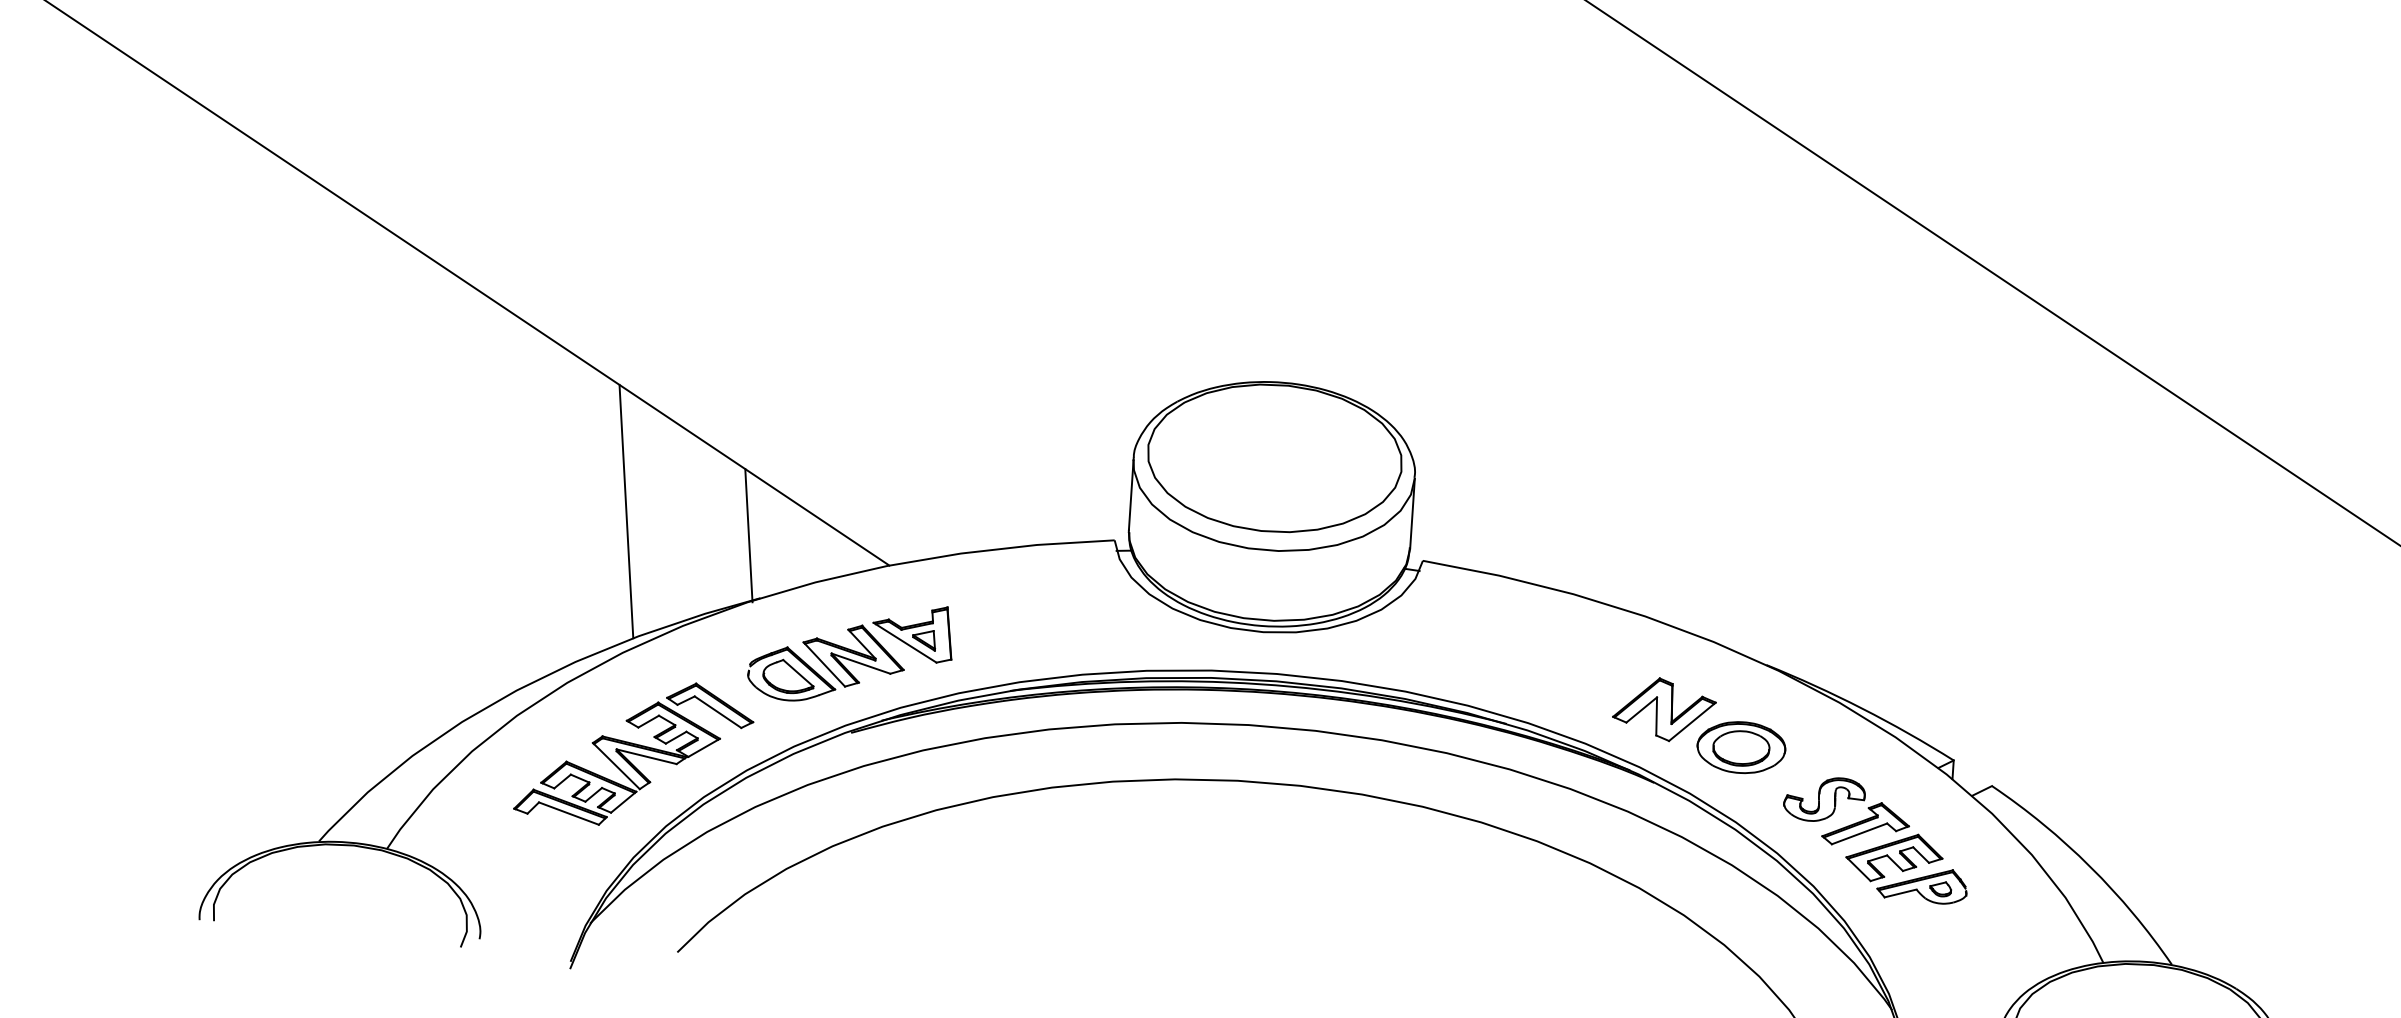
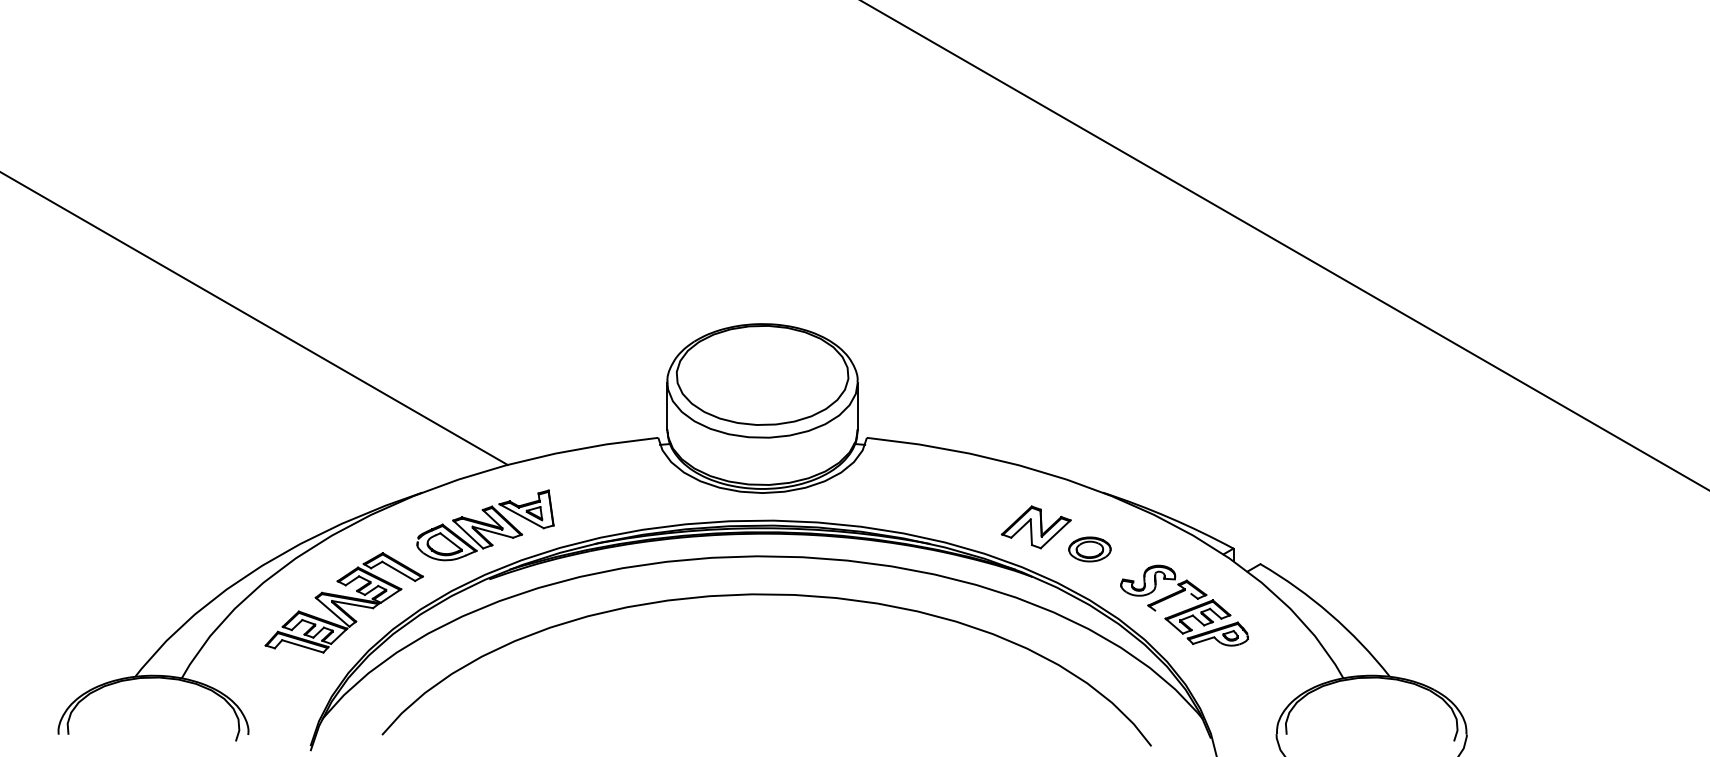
line: (625, 511) -> (327, 440), removed
line: (748, 534) -> (411, 450), removed
part: (1740, 747) -> (1089, 549), size x0.7
line: (1859, 834) -> (1173, 602), removed

